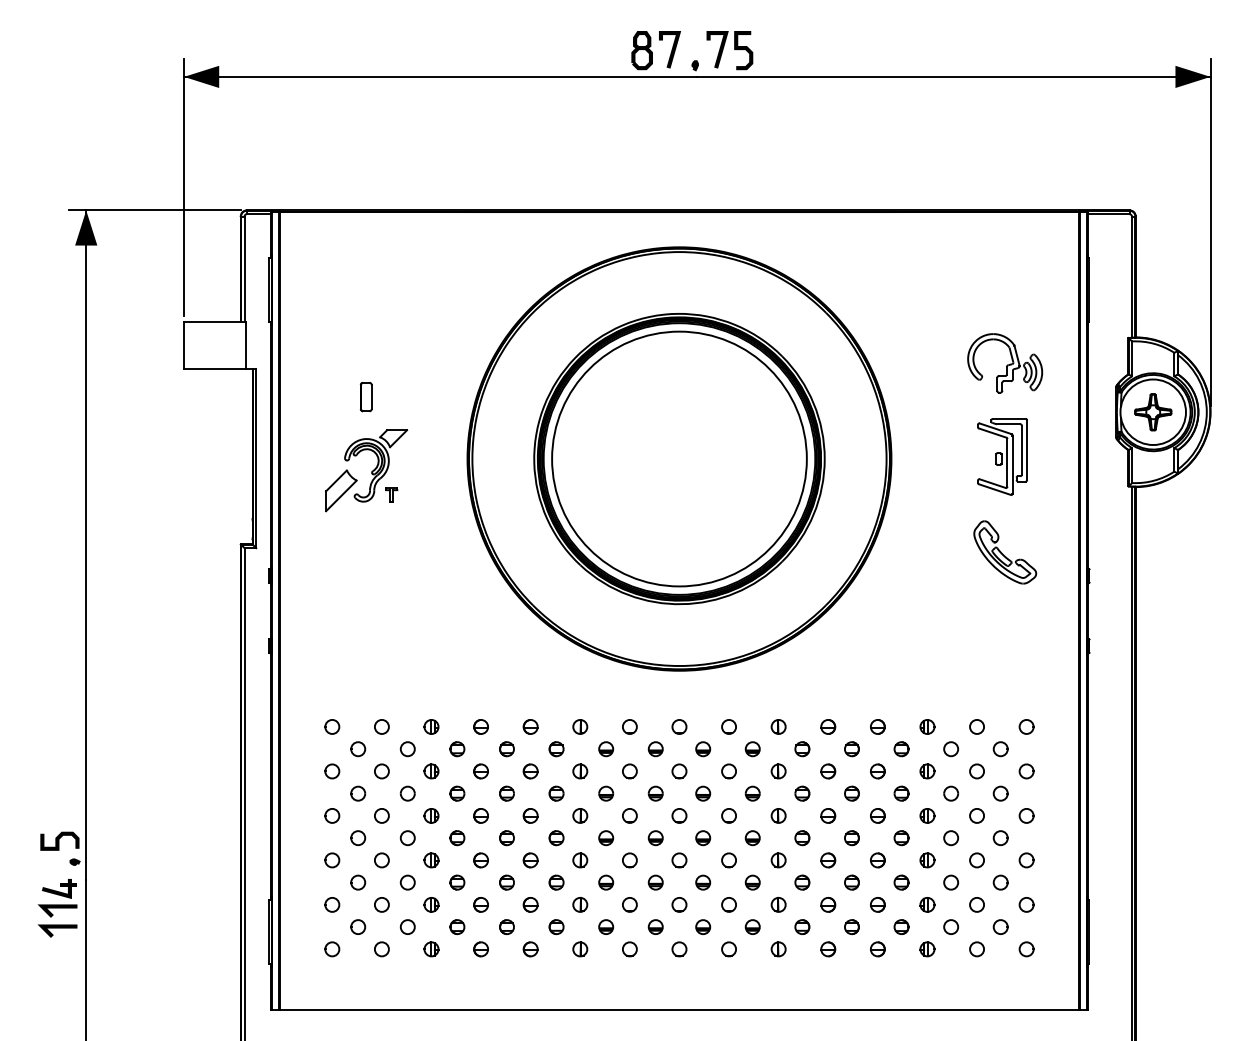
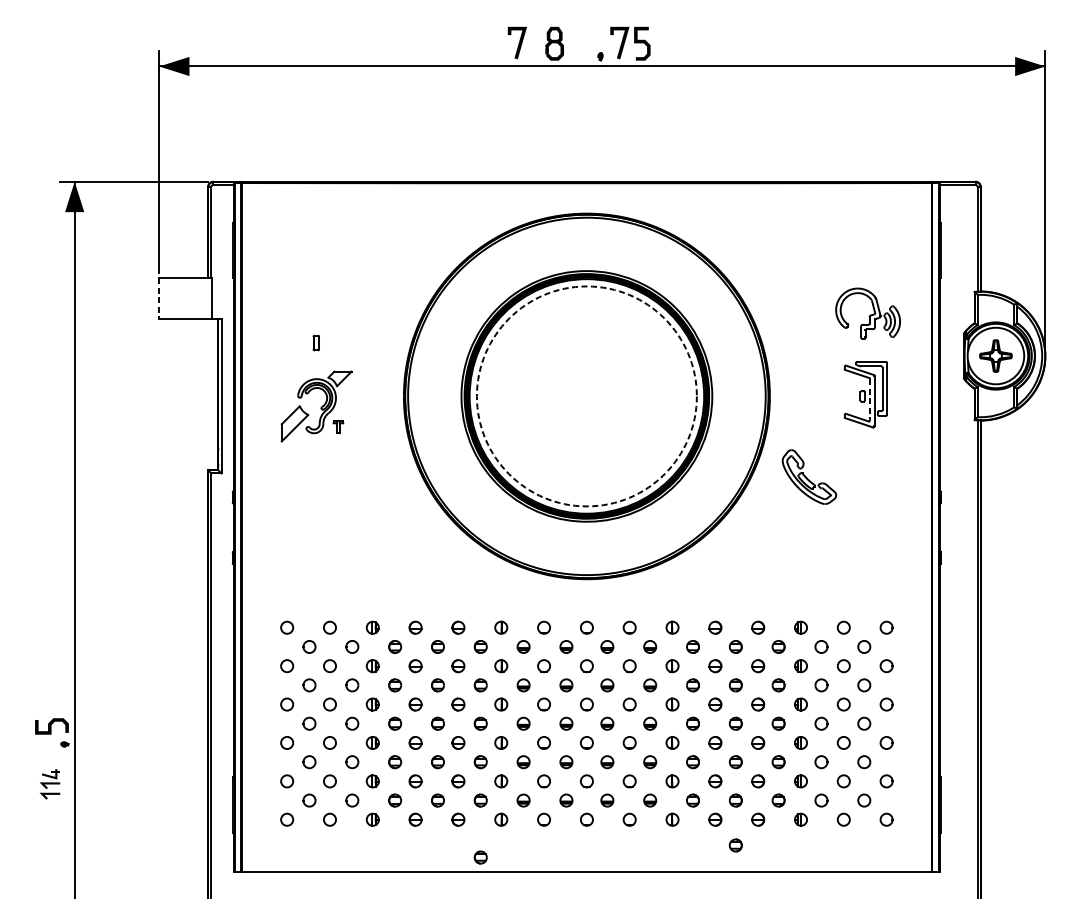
line: (671, 49) -> (518, 42), moved
line: (184, 346) -> (159, 299), solid -> dashed
part: (365, 397) -> (315, 343), size x0.6
circle: (679, 458) -> (586, 395), solid -> dashed
line: (1007, 462) -> (870, 399), solid -> dashed
part: (1005, 552) -> (809, 477), moved
part: (57, 908) -> (49, 784), size x0.6
part: (851, 978) -> (735, 844), added
part: (556, 993) -> (480, 857), added

